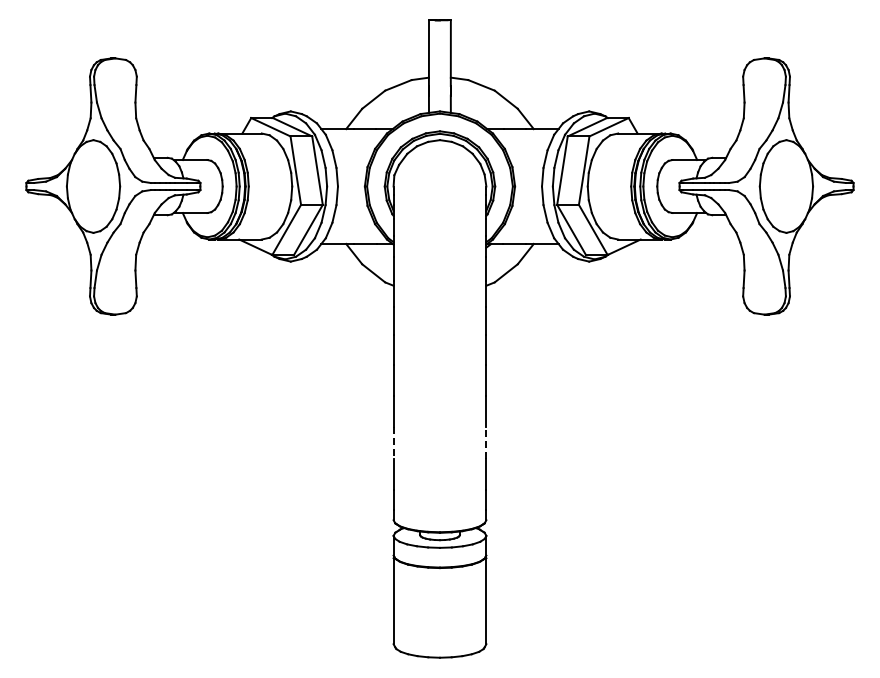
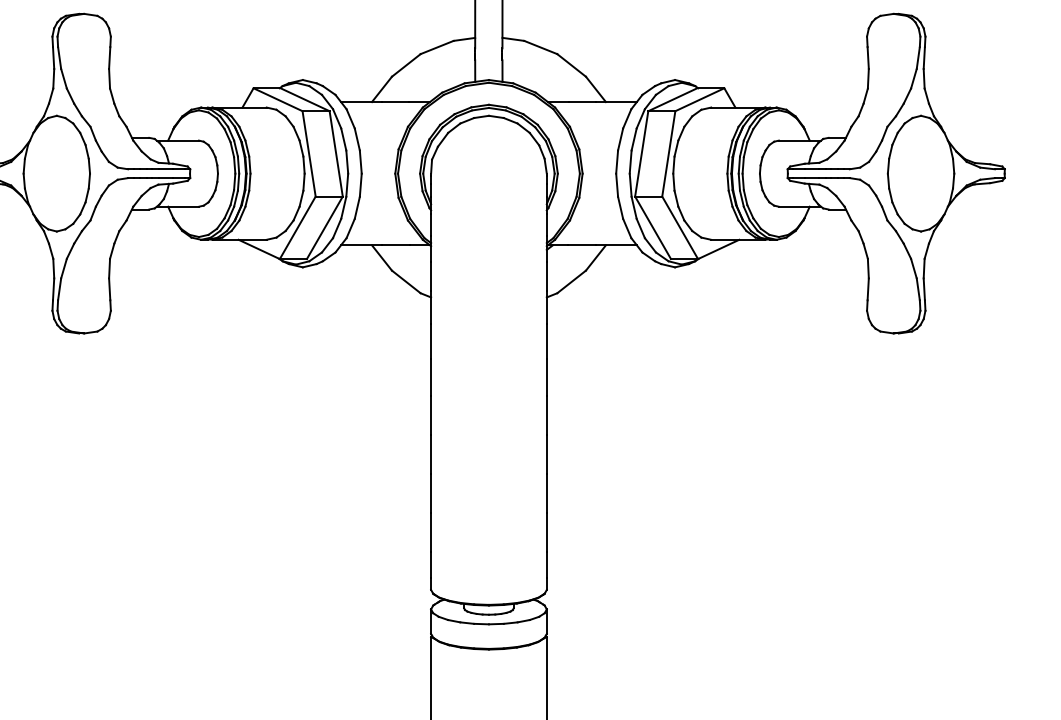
line: (393, 443) -> (430, 494), dashed -> solid
line: (486, 443) -> (546, 494), dashed -> solid

